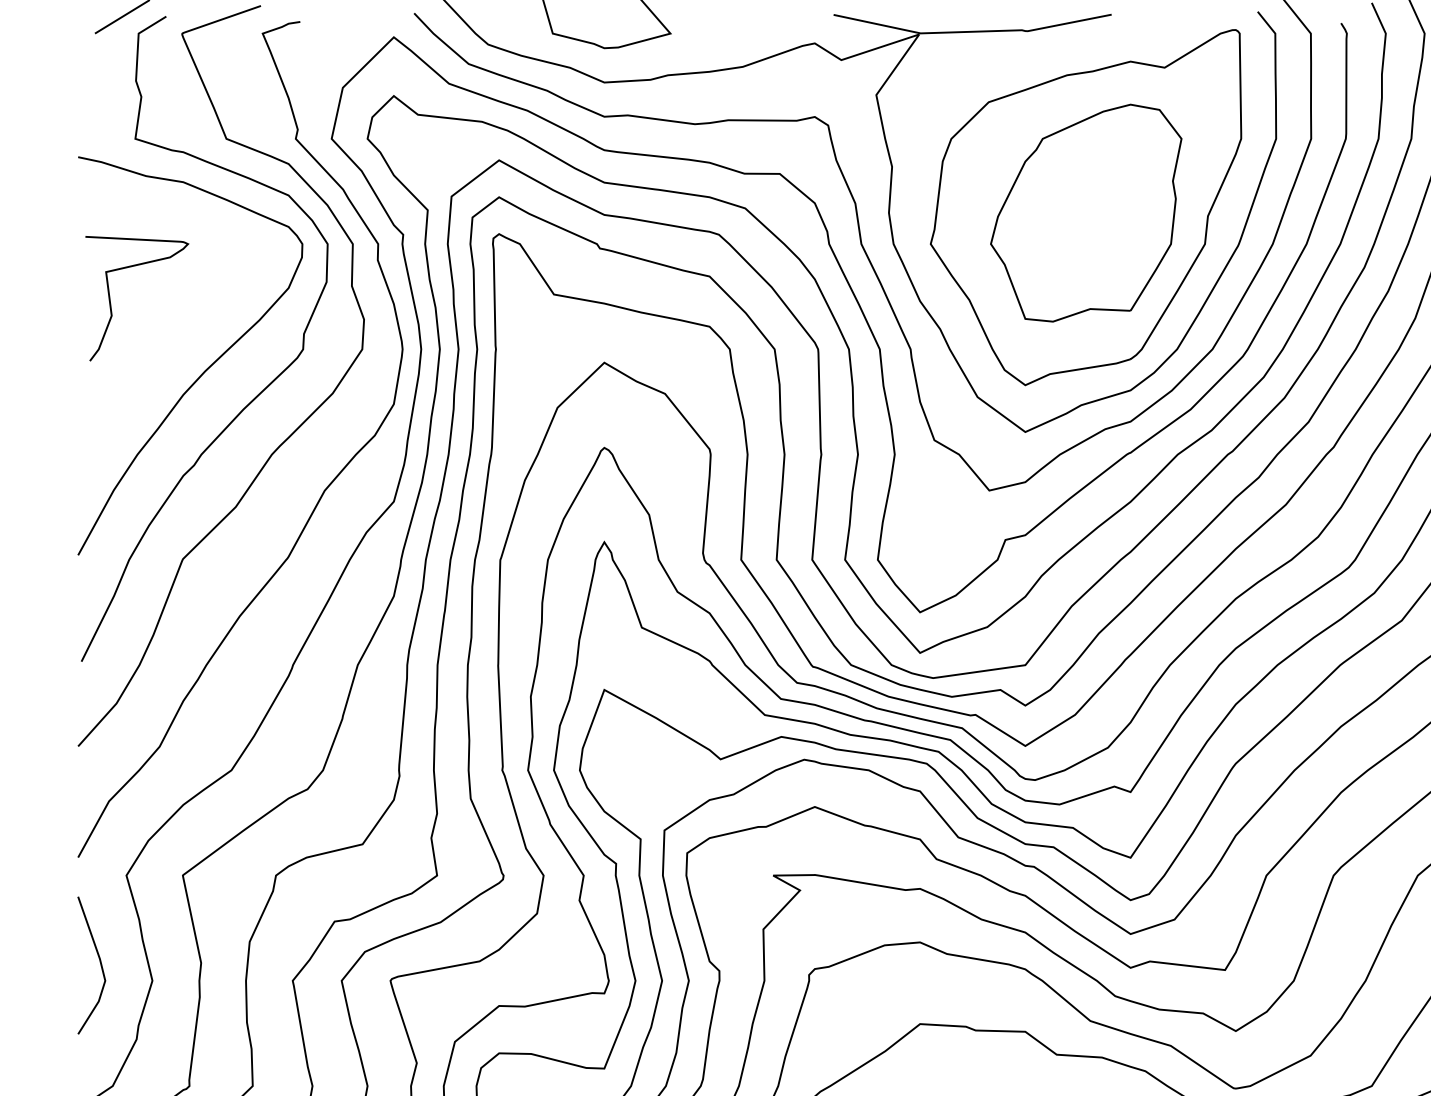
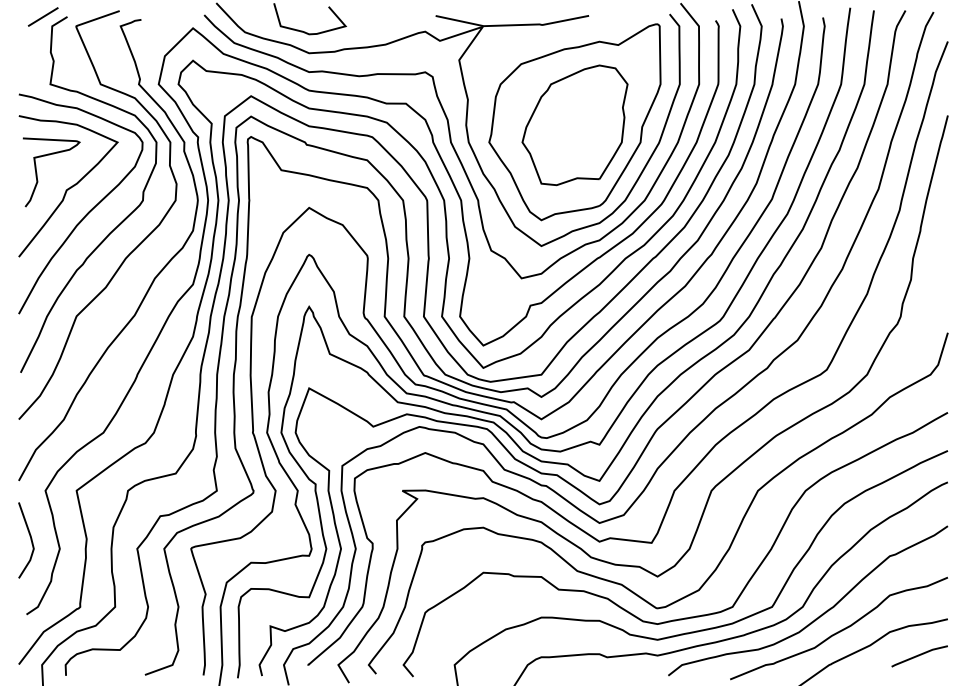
curve: (169, 325) -> (69, 187), added

